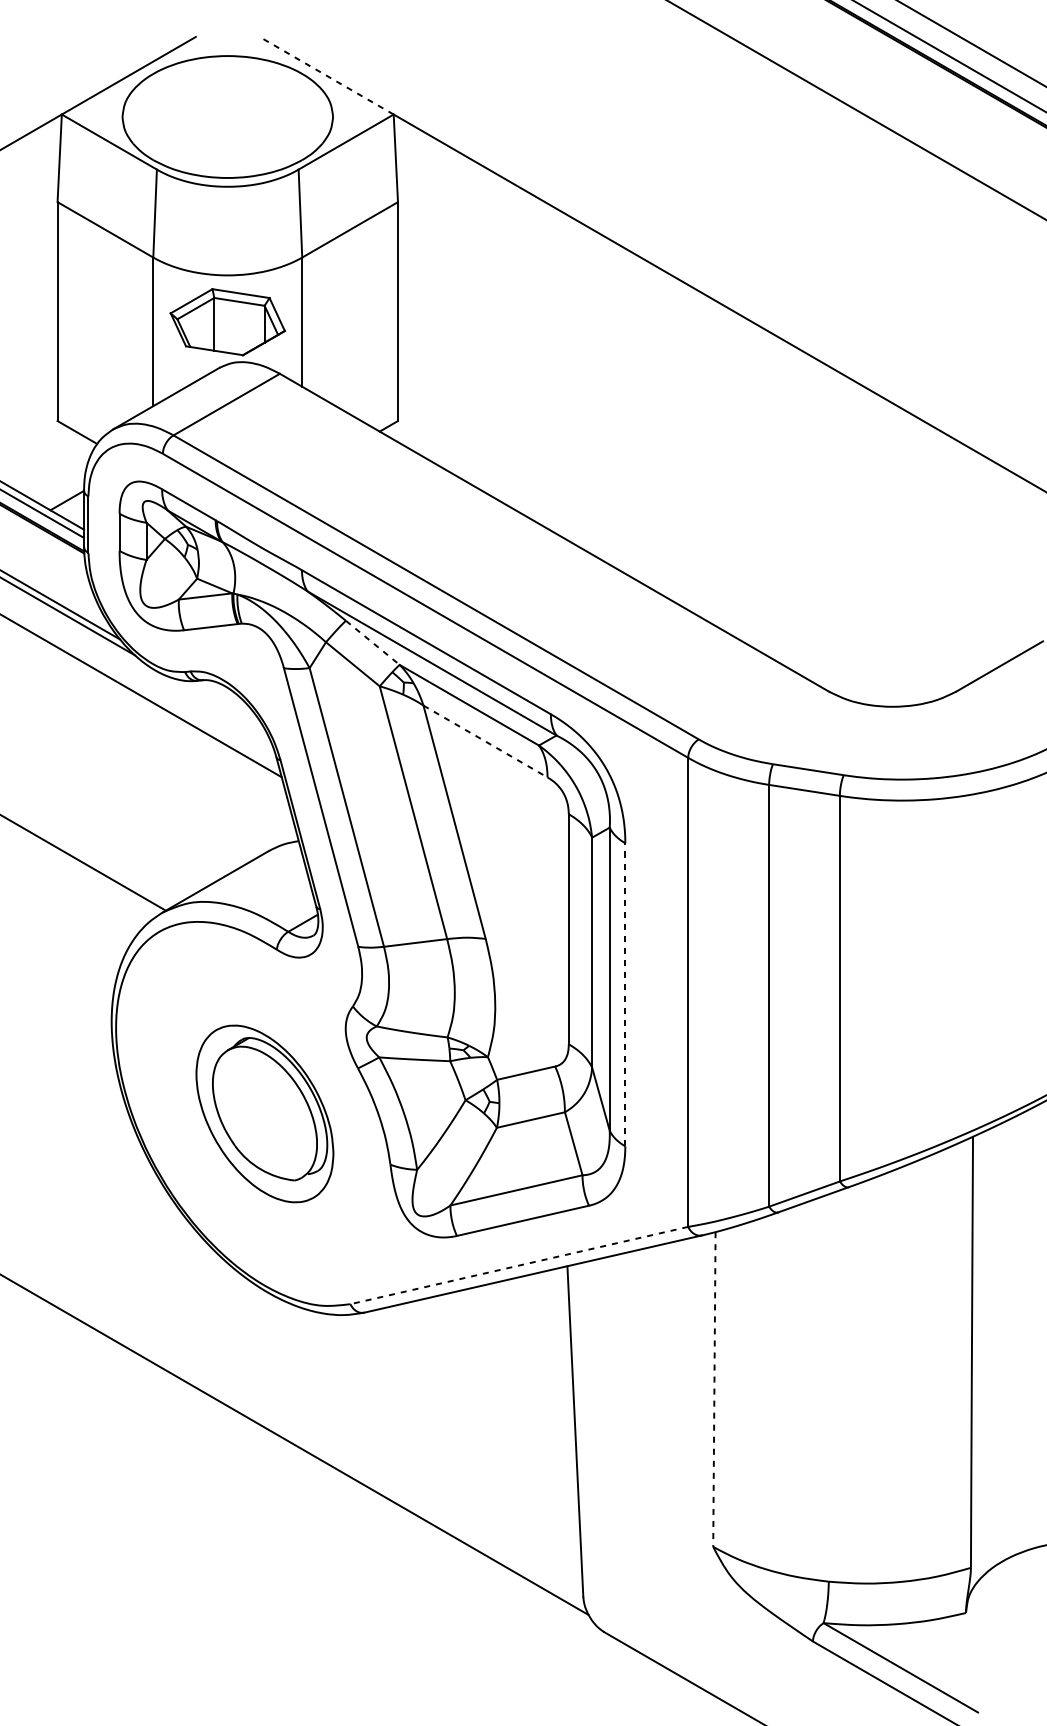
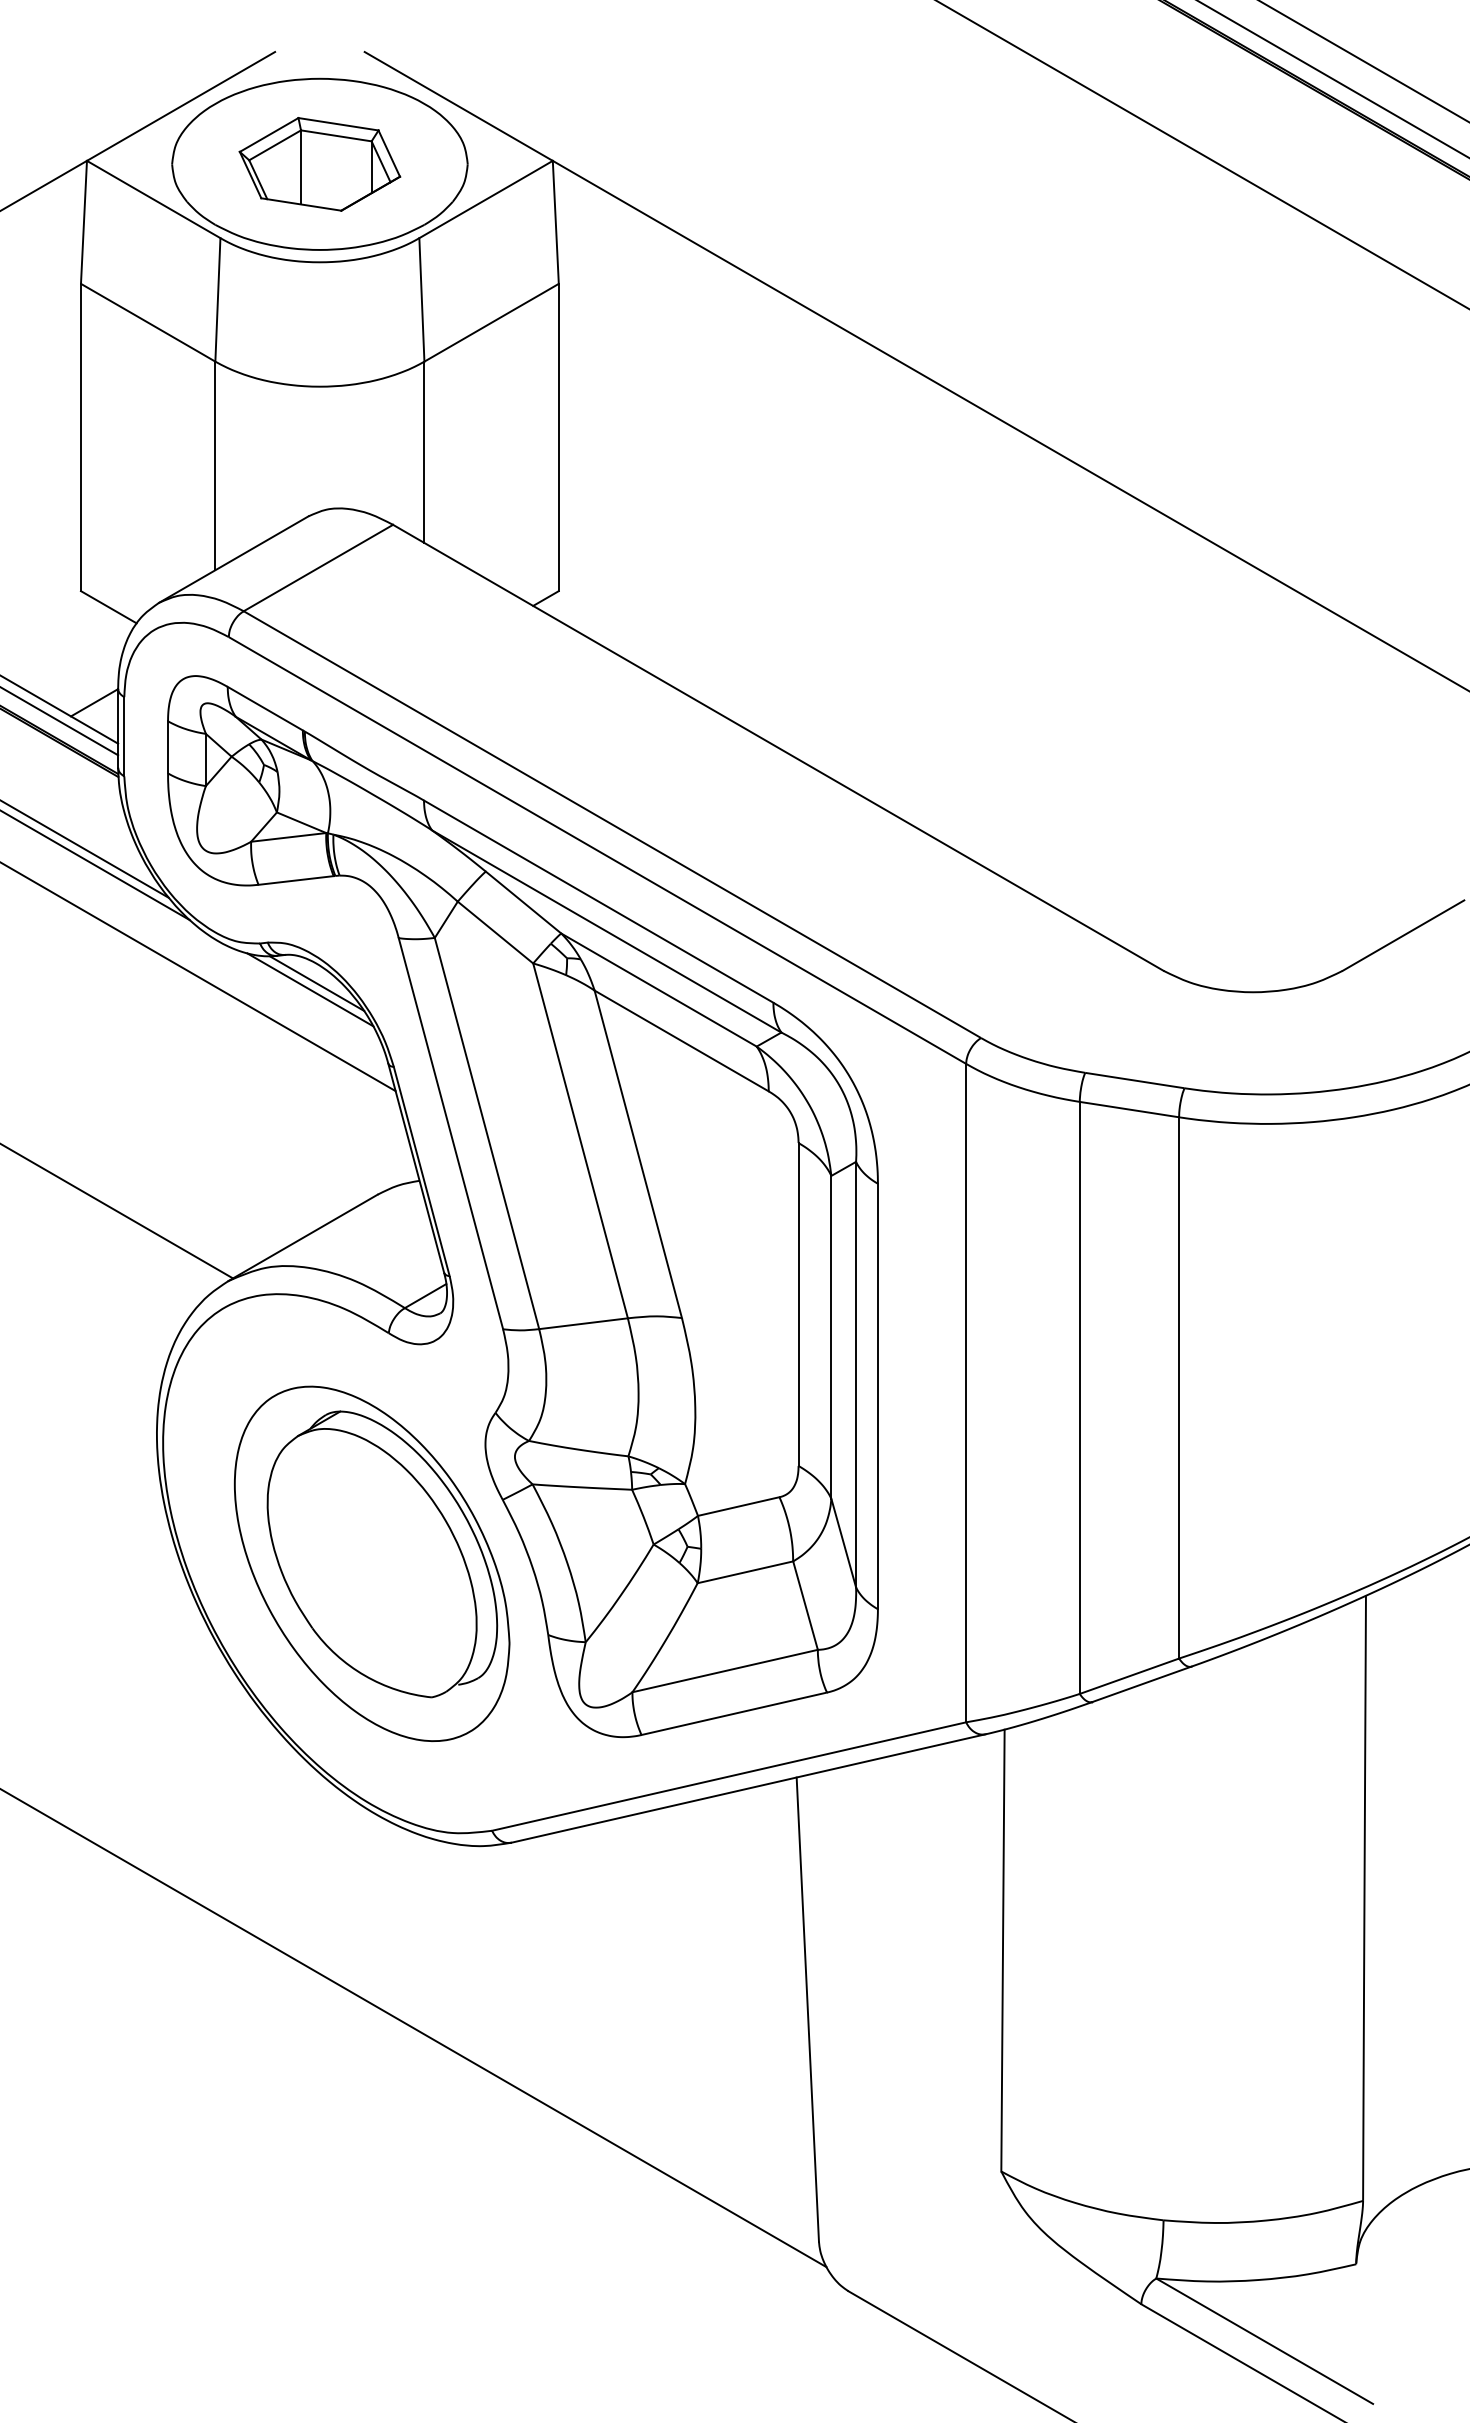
line: (326, 75) -> (458, 106), dashed -> solid
part: (227, 322) -> (319, 164), moved
line: (372, 642) -> (523, 902), dashed -> solid
line: (225, 700) -> (316, 983), added
line: (221, 704) -> (310, 989), added
line: (485, 741) -> (681, 1040), dashed -> solid
line: (625, 994) -> (877, 1396), dashed -> solid
part: (264, 1113) -> (371, 1563), size x1.43
line: (518, 1265) -> (728, 1776), dashed -> solid
line: (714, 1389) -> (1002, 1950), dashed -> solid

